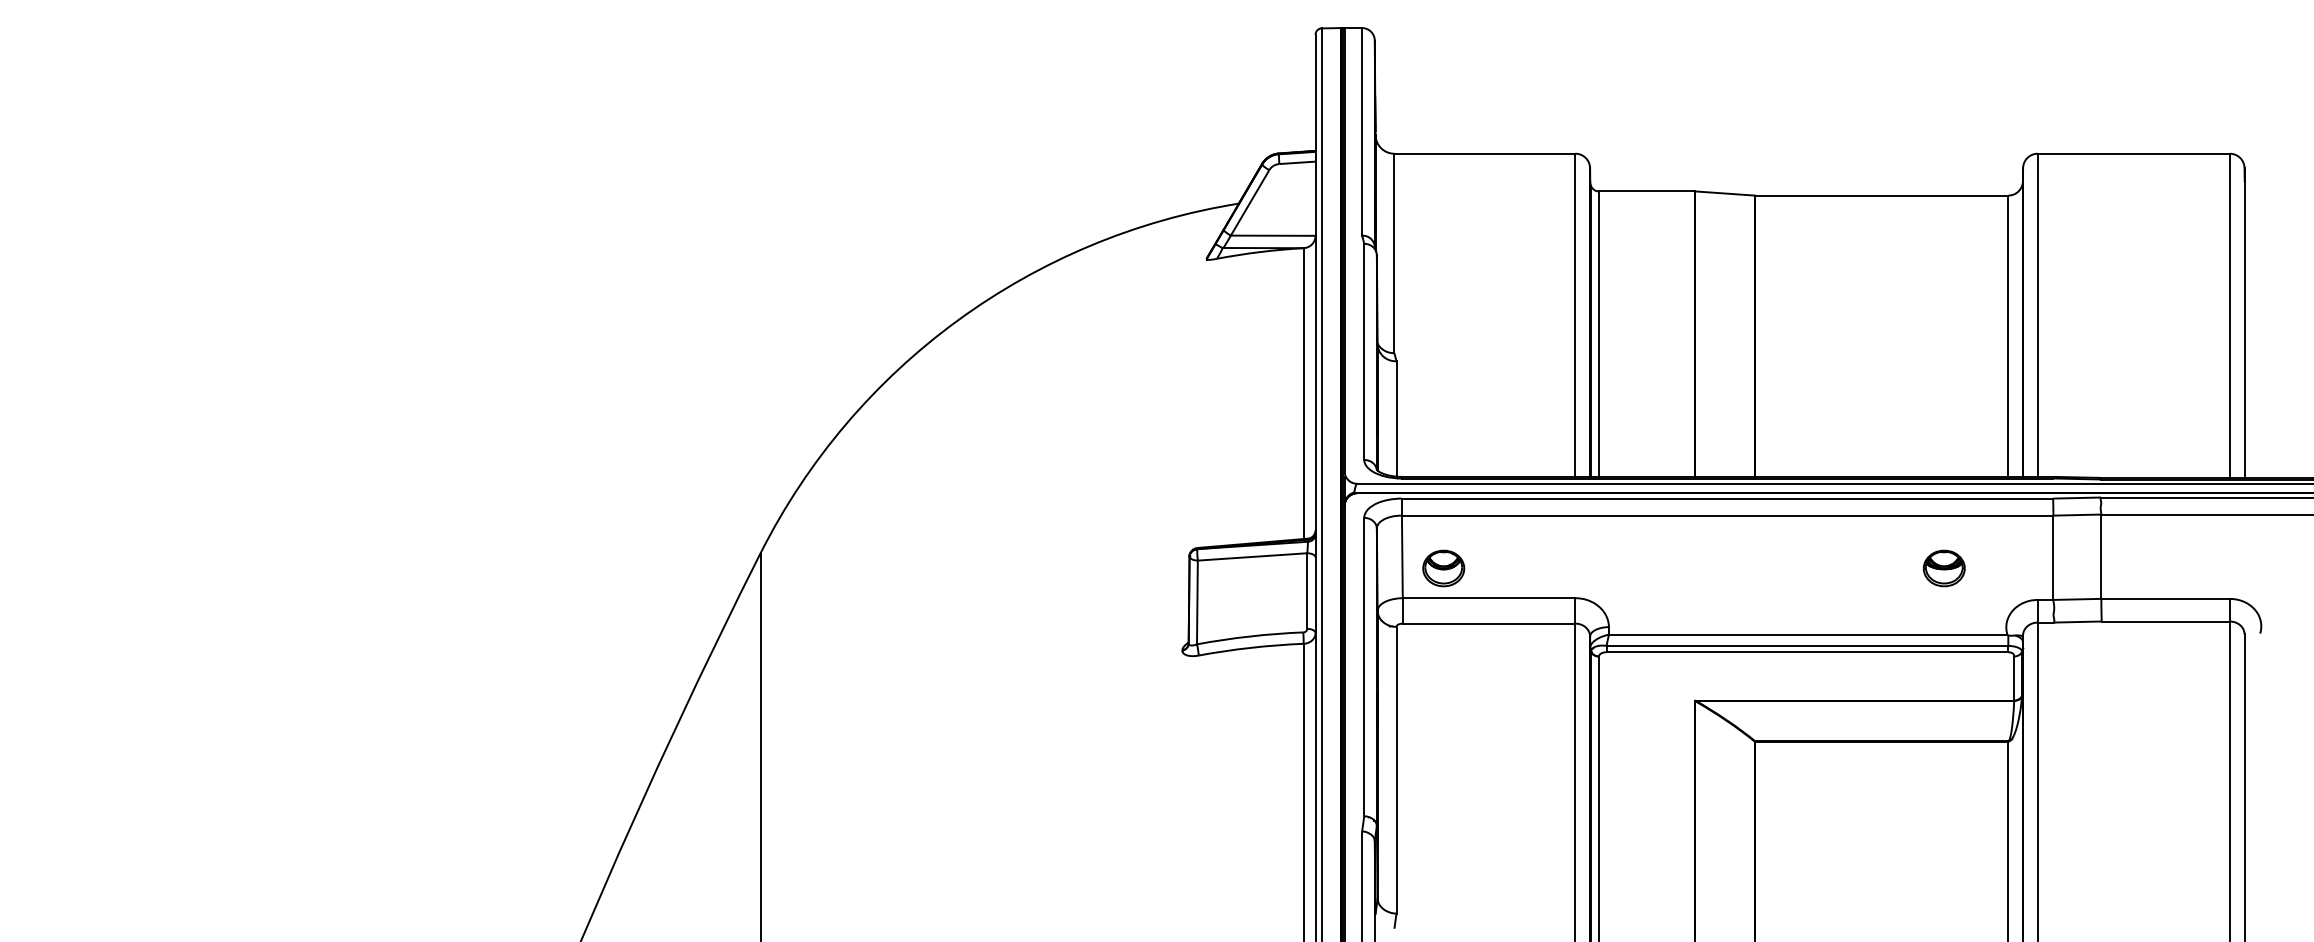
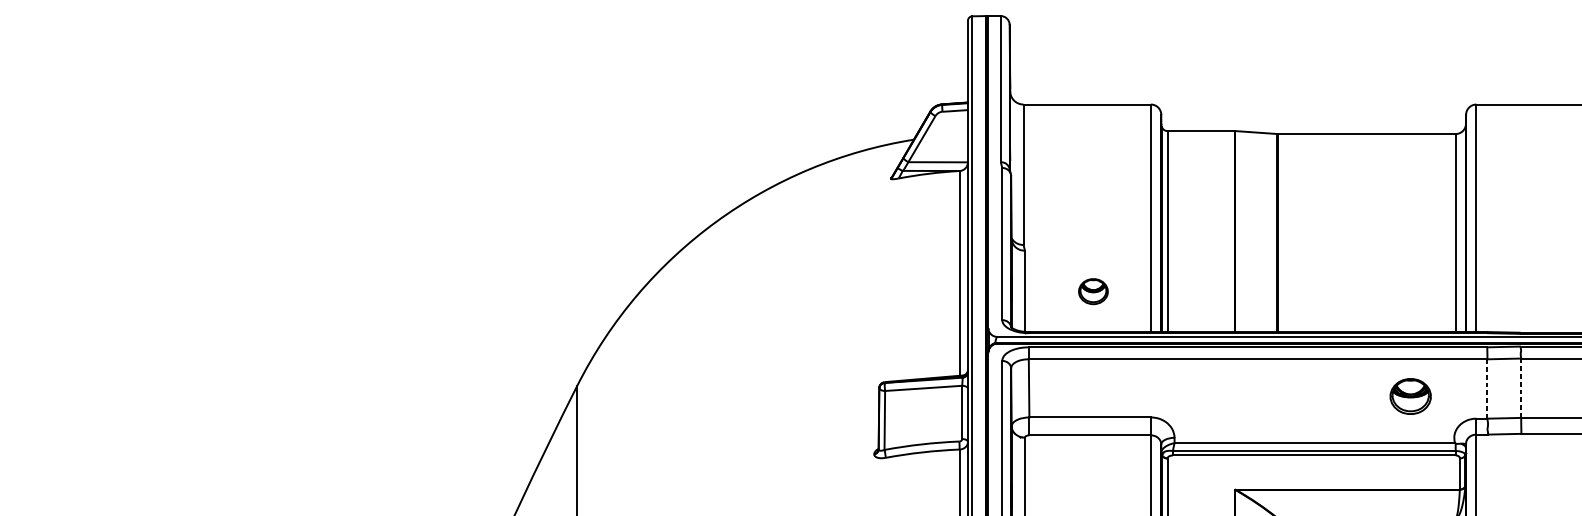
line: (2101, 557) -> (1521, 388), solid -> dashed
line: (2053, 558) -> (1487, 389), solid -> dashed
part: (1443, 568) -> (1093, 291), moved
part: (1943, 568) -> (1410, 396), size x1.4

